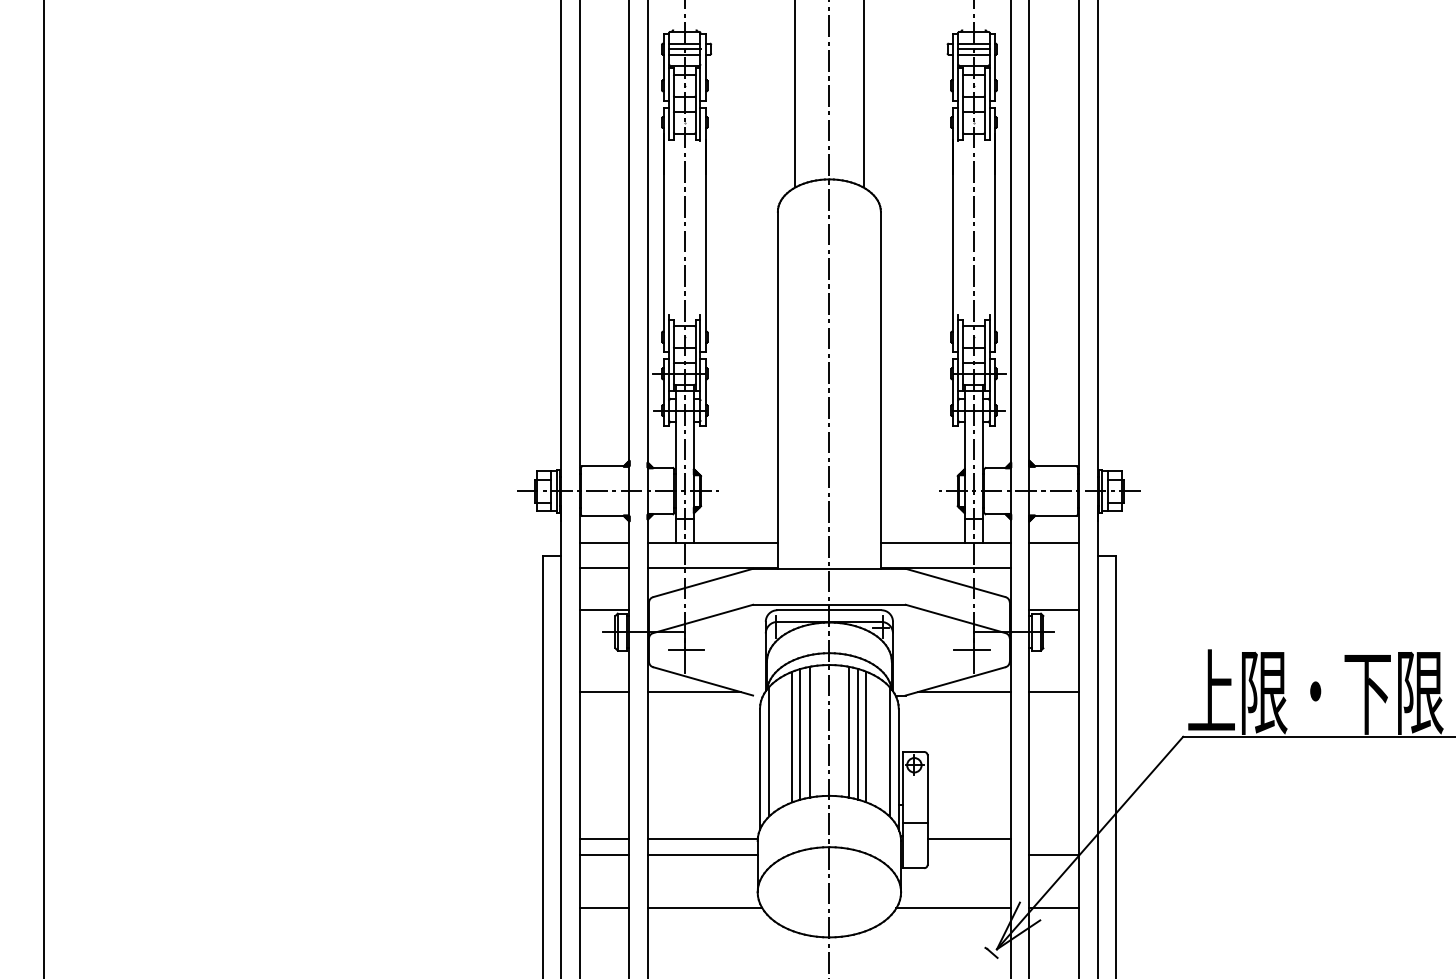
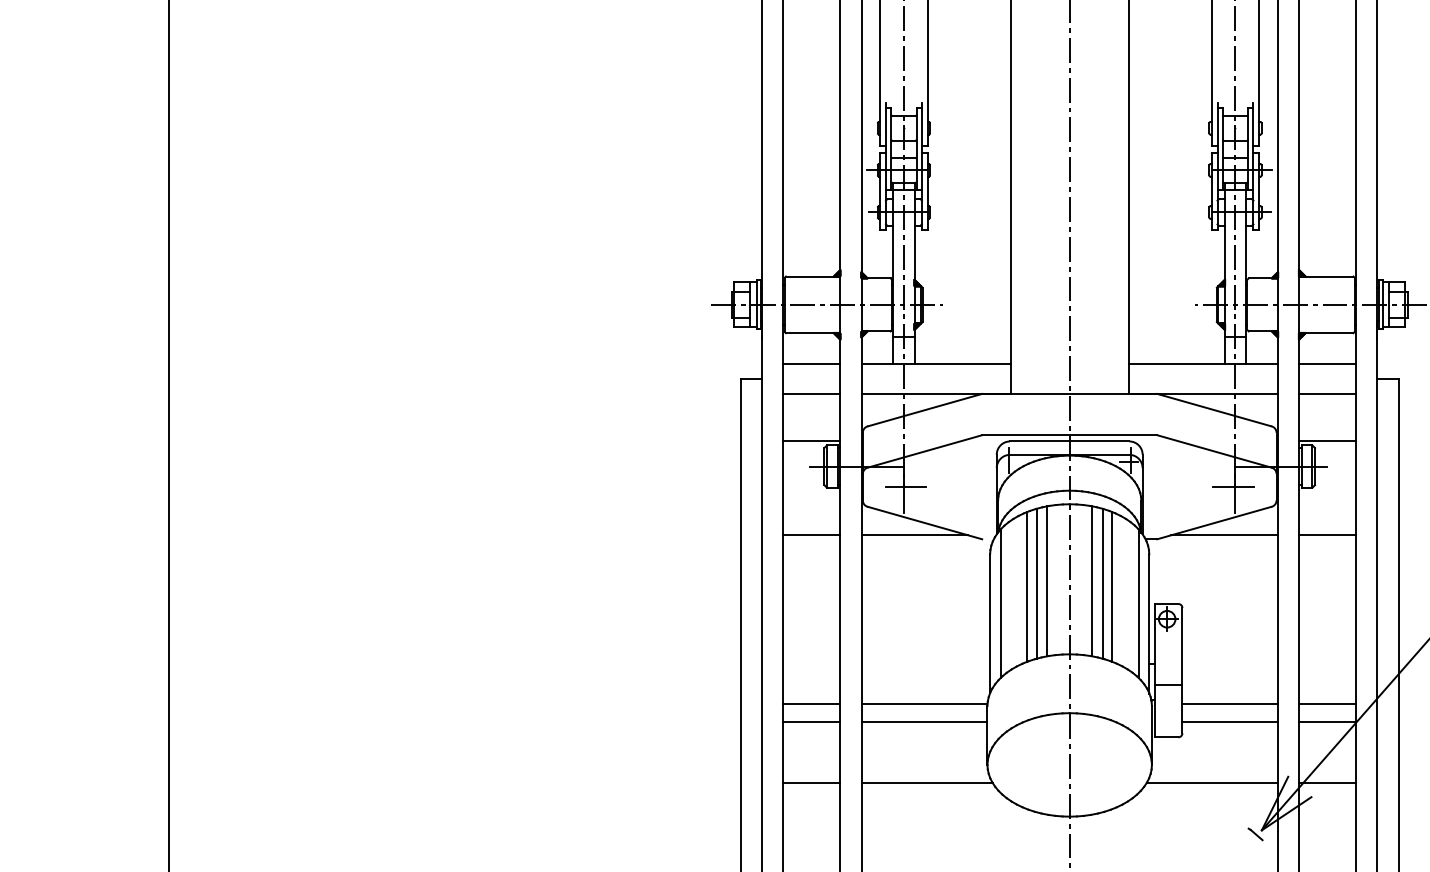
line: (1054, 568) -> (1327, 393), added
line: (1054, 839) -> (1327, 704), added
line: (968, 854) -> (1229, 721), added

